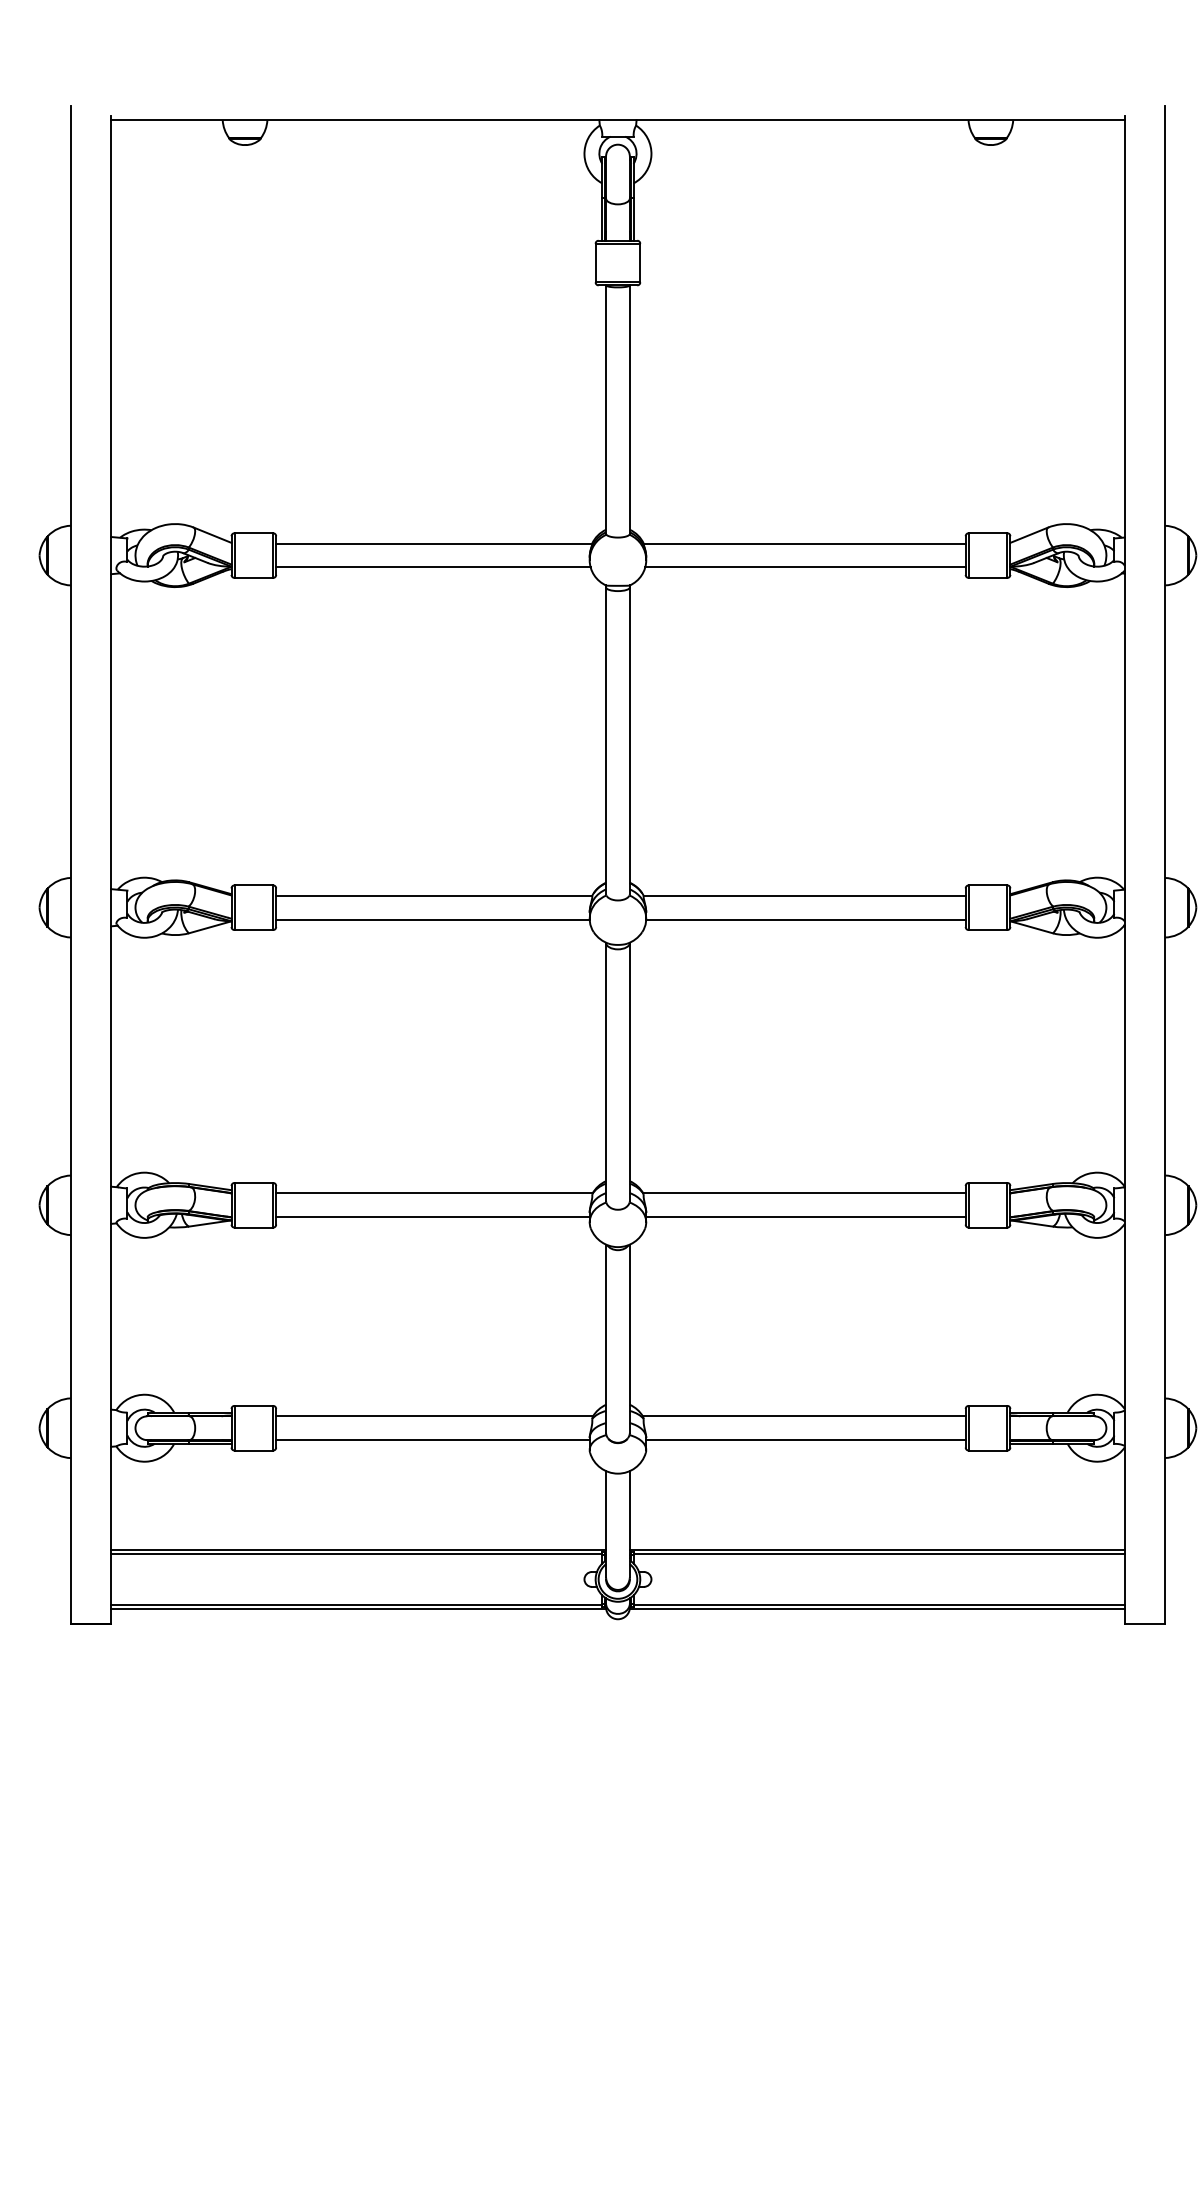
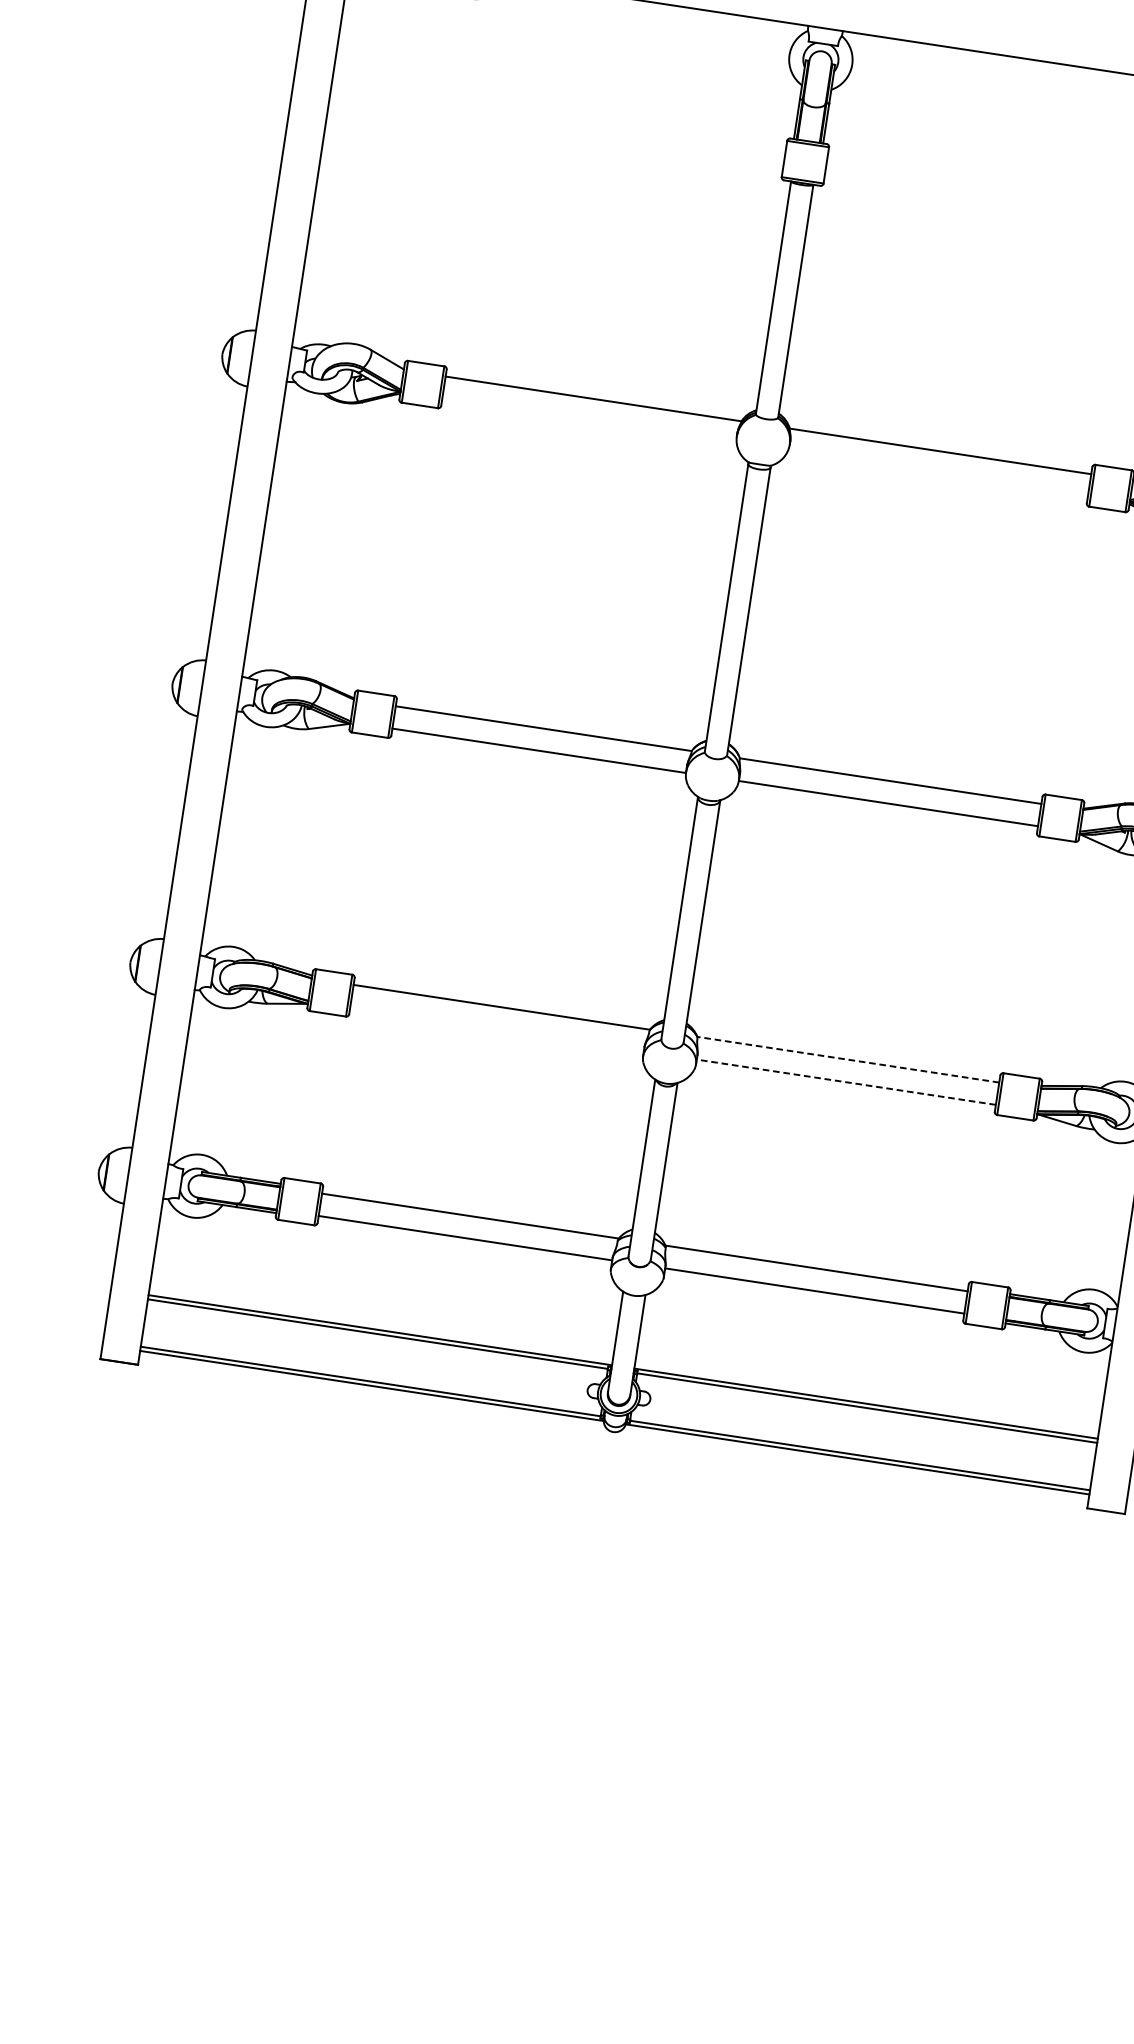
line: (433, 567) -> (589, 421), removed
line: (805, 567) -> (937, 473), removed
line: (803, 1193) -> (847, 1059), solid -> dashed
line: (432, 1217) -> (496, 1029), removed
line: (805, 1217) -> (845, 1082), solid -> dashed

